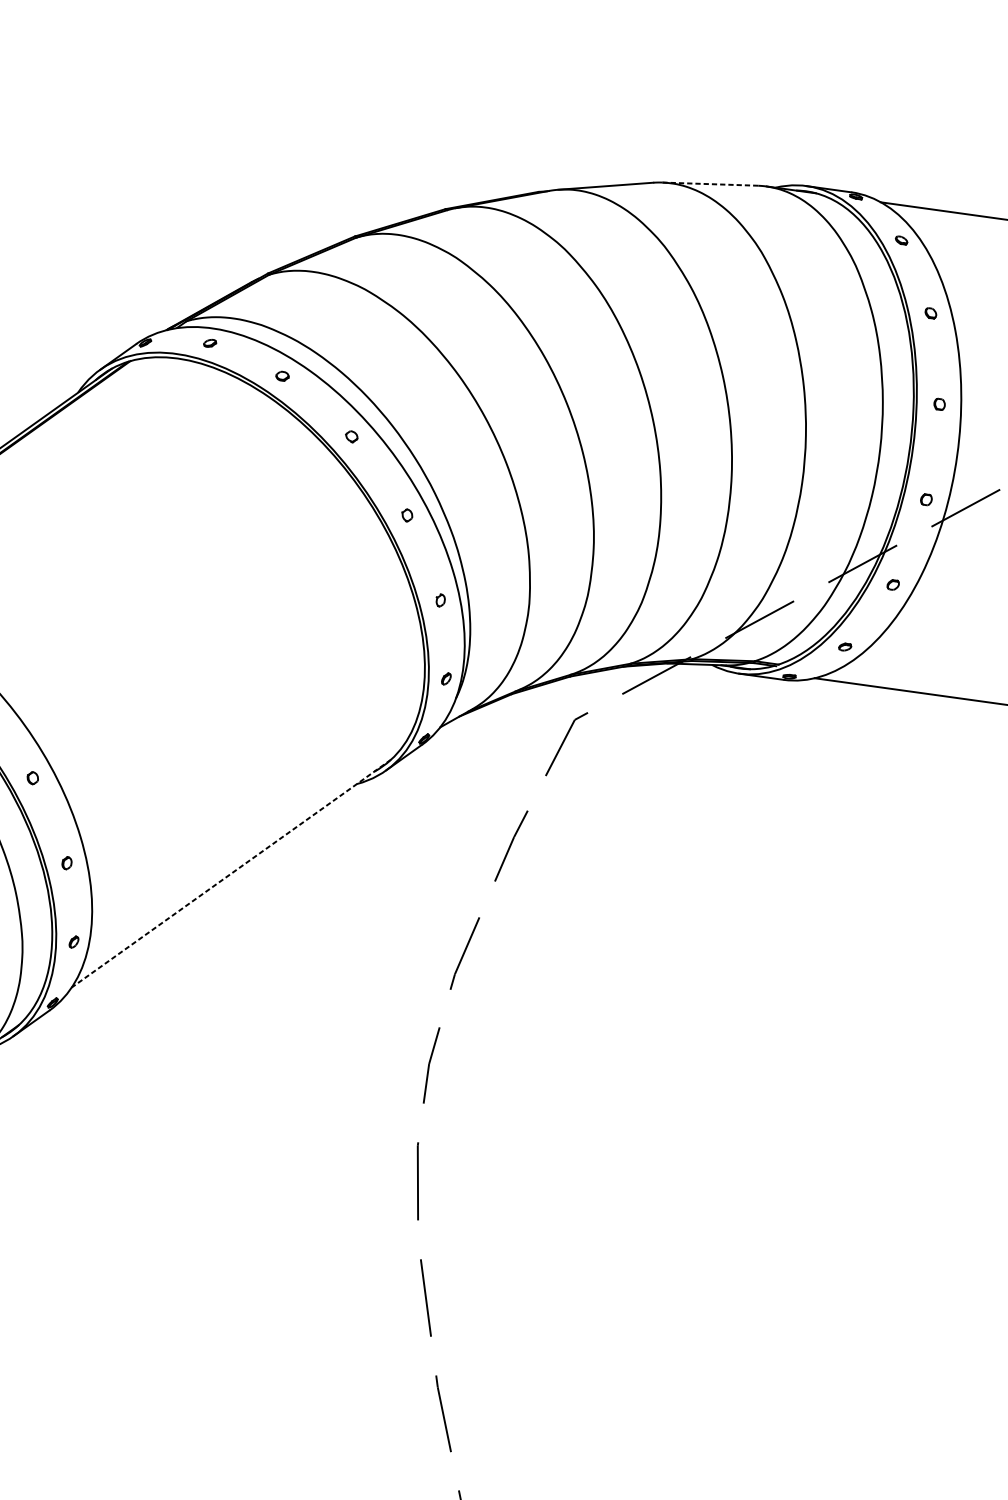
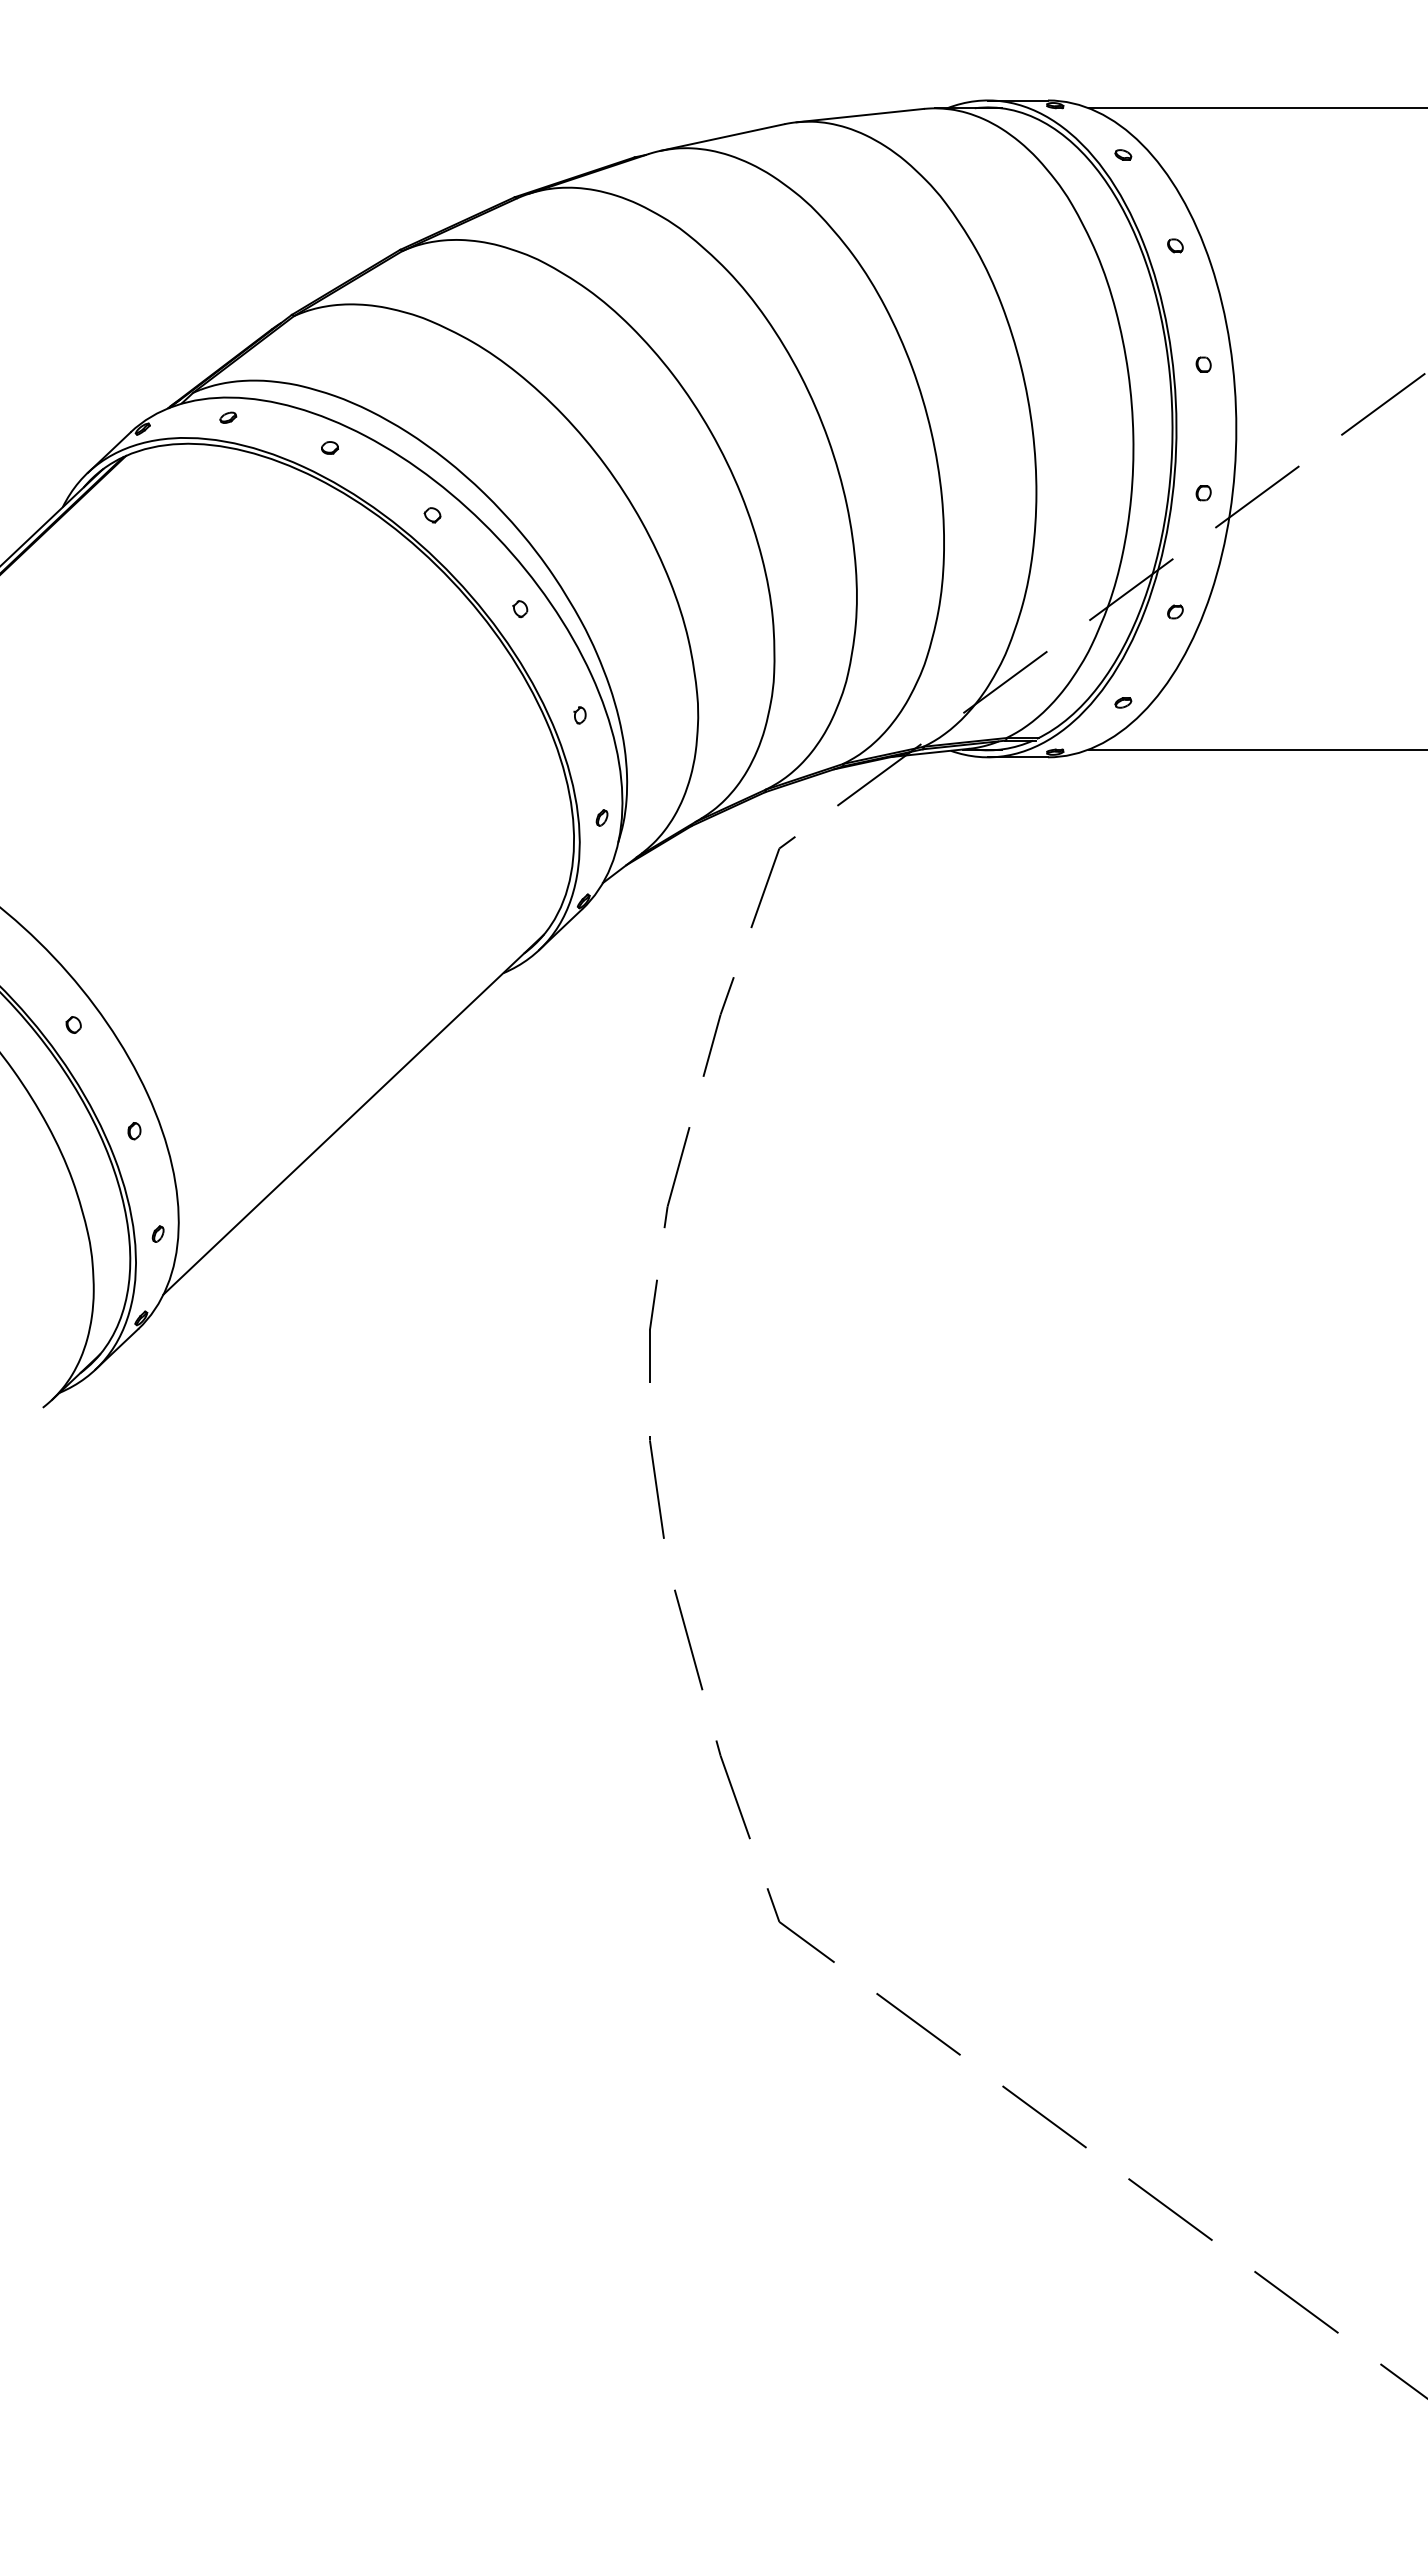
line: (710, 184) -> (860, 115), dashed -> solid
line: (231, 873) -> (353, 1114), dashed -> solid

